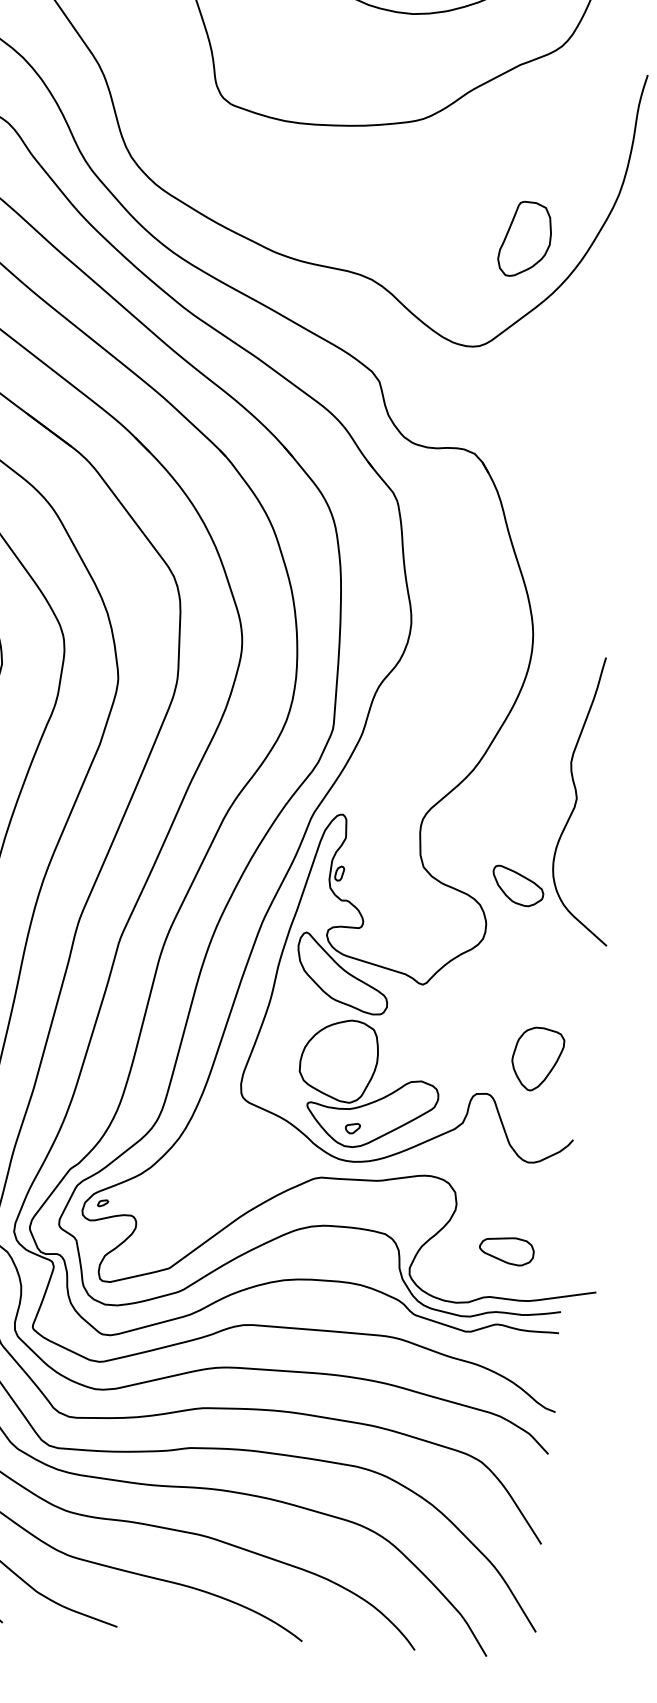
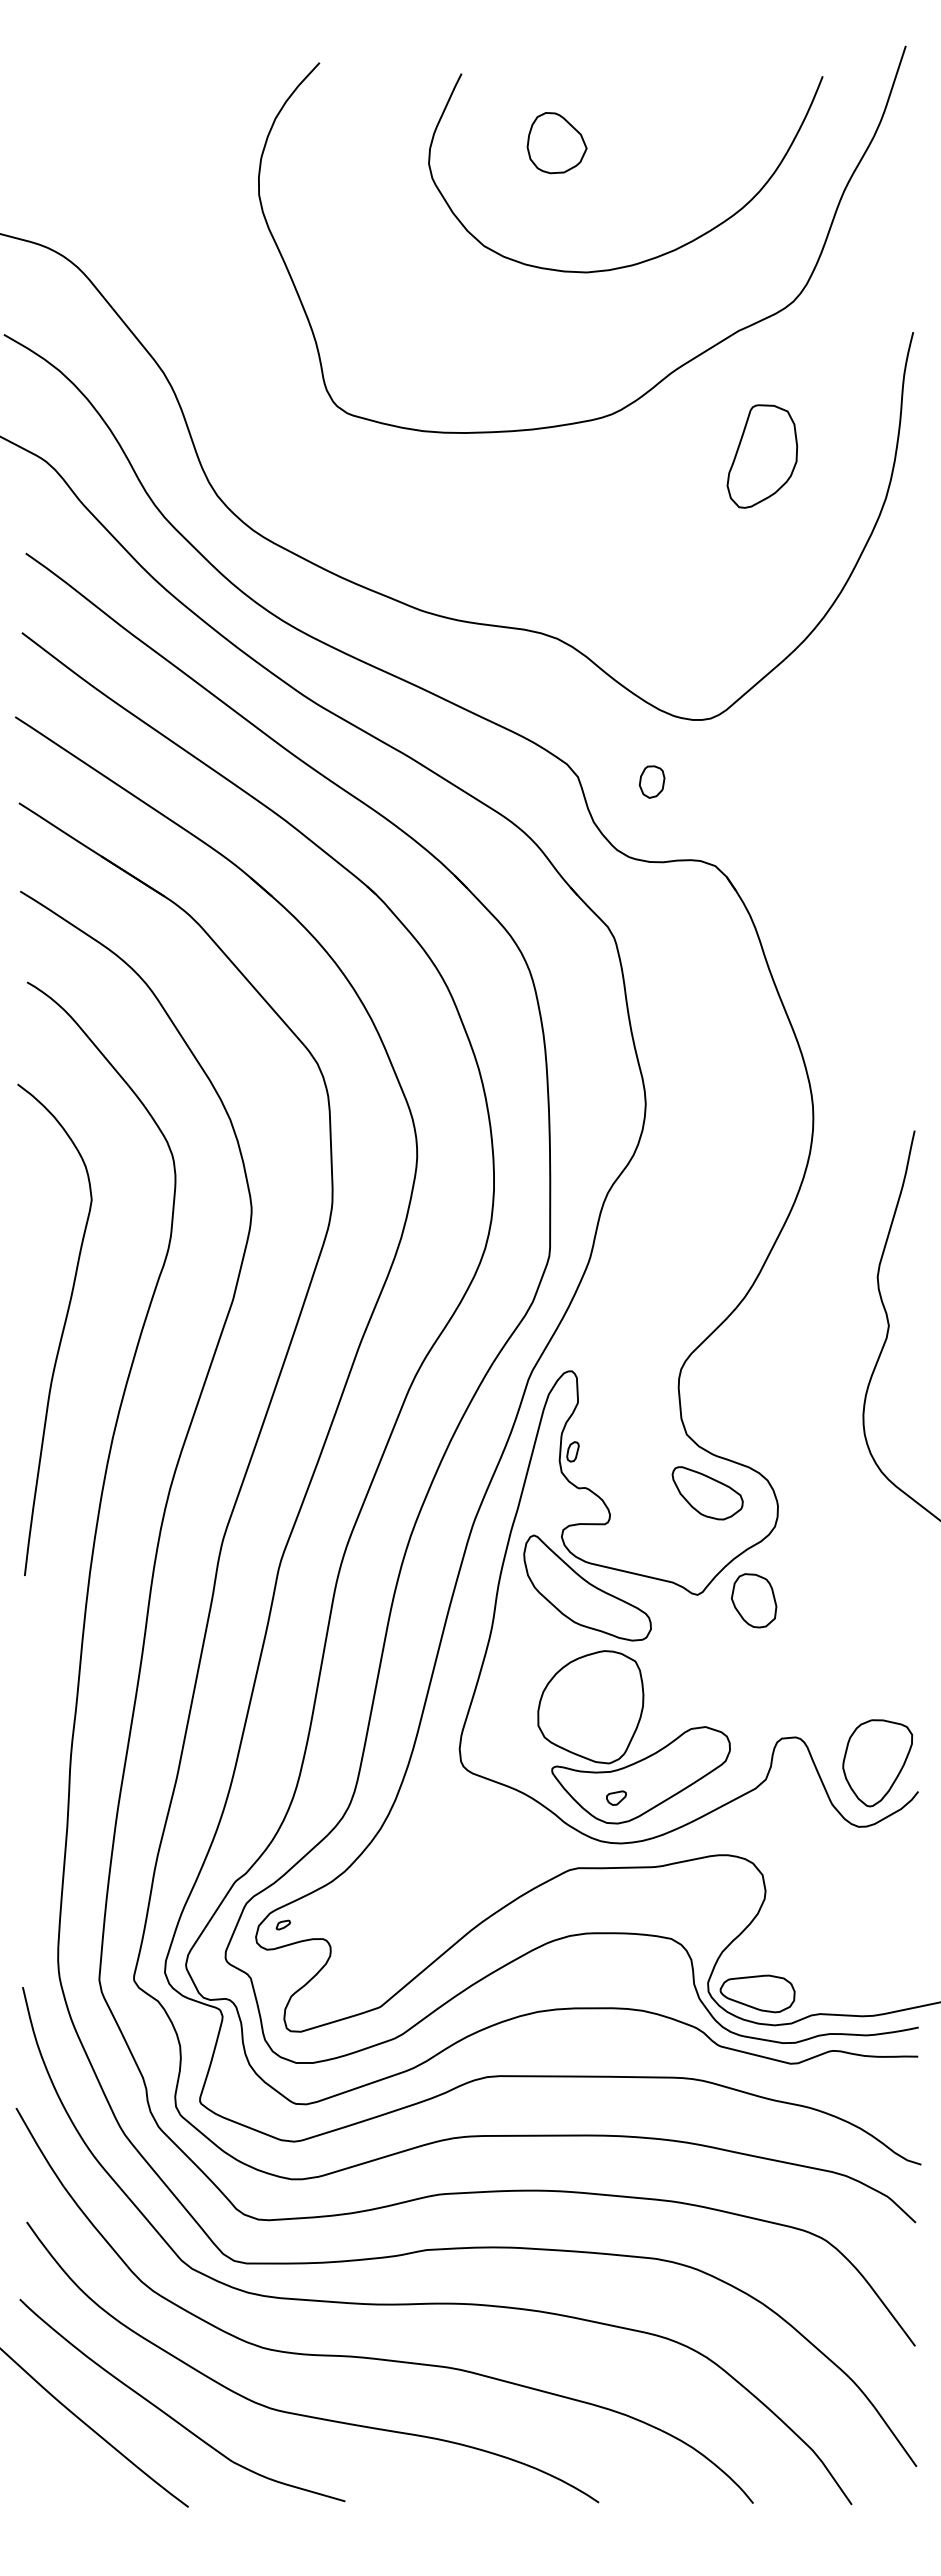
part: (525, 239) -> (762, 456), moved
part: (432, 388) -> (651, 781), added
part: (518, 886) -> (707, 1493), moved
part: (463, 991) -> (753, 1600), added
part: (537, 1059) -> (877, 1763), moved
part: (506, 1250) -> (757, 1993), moved

